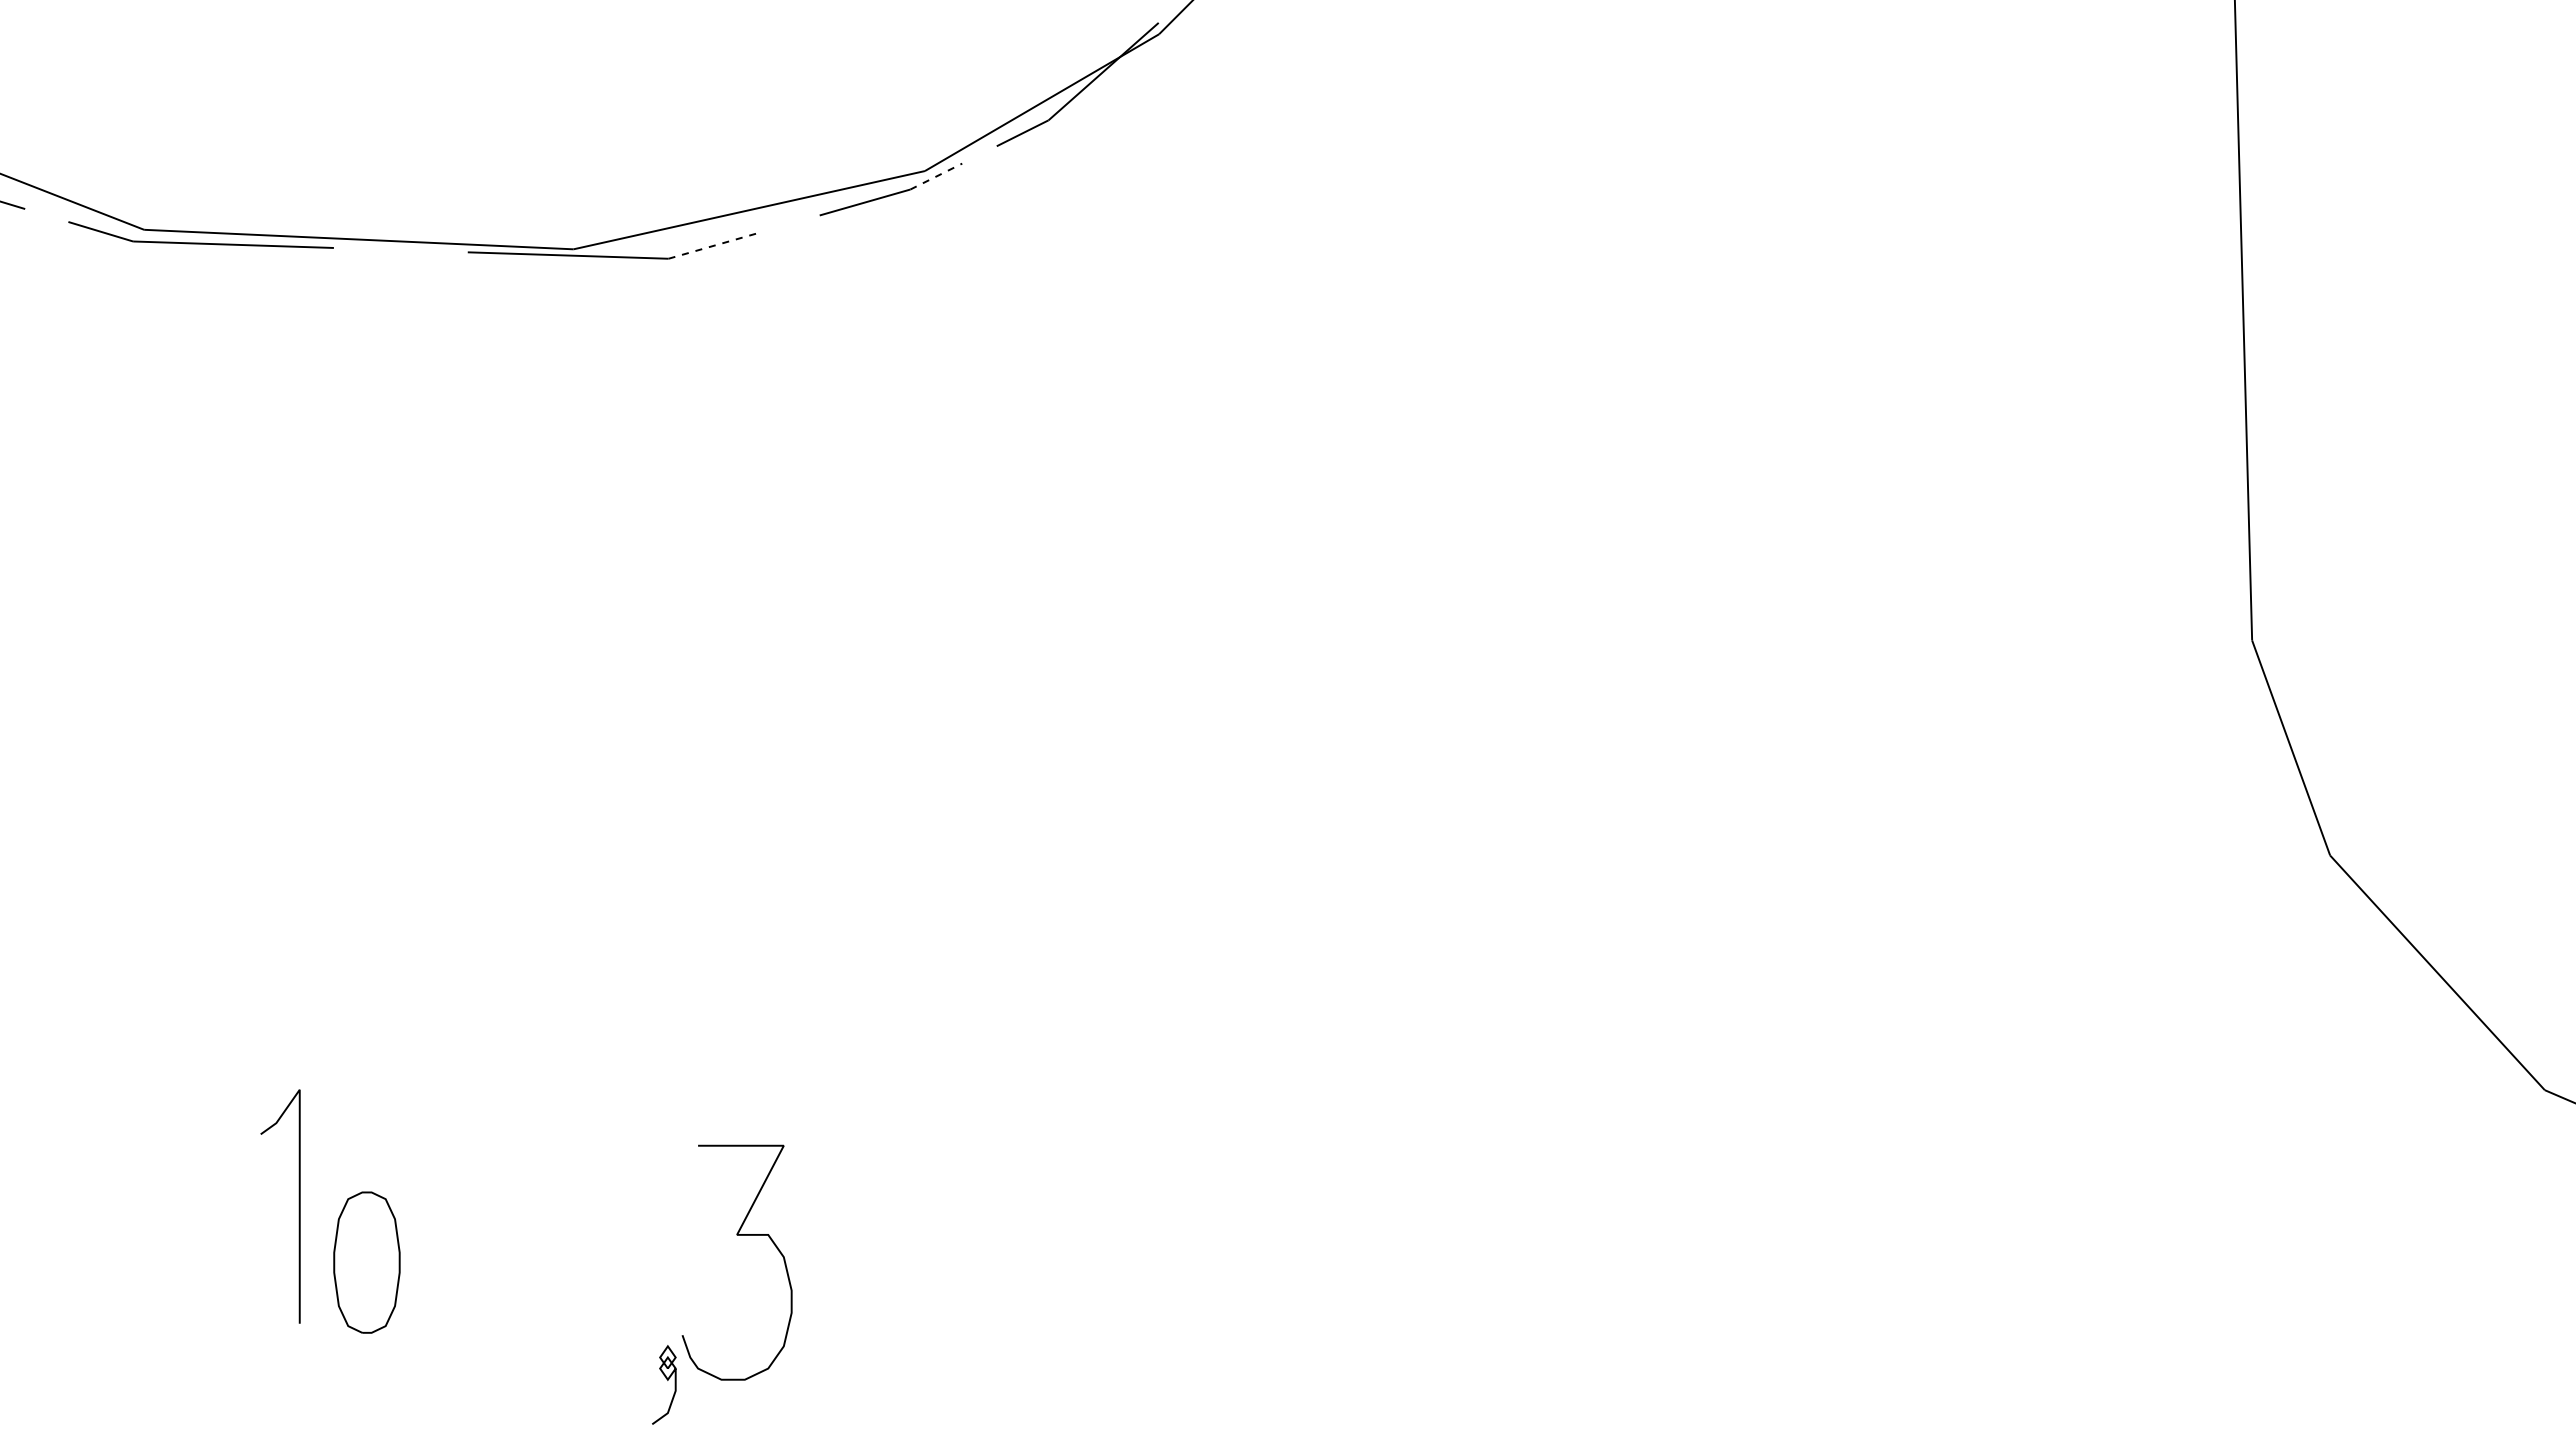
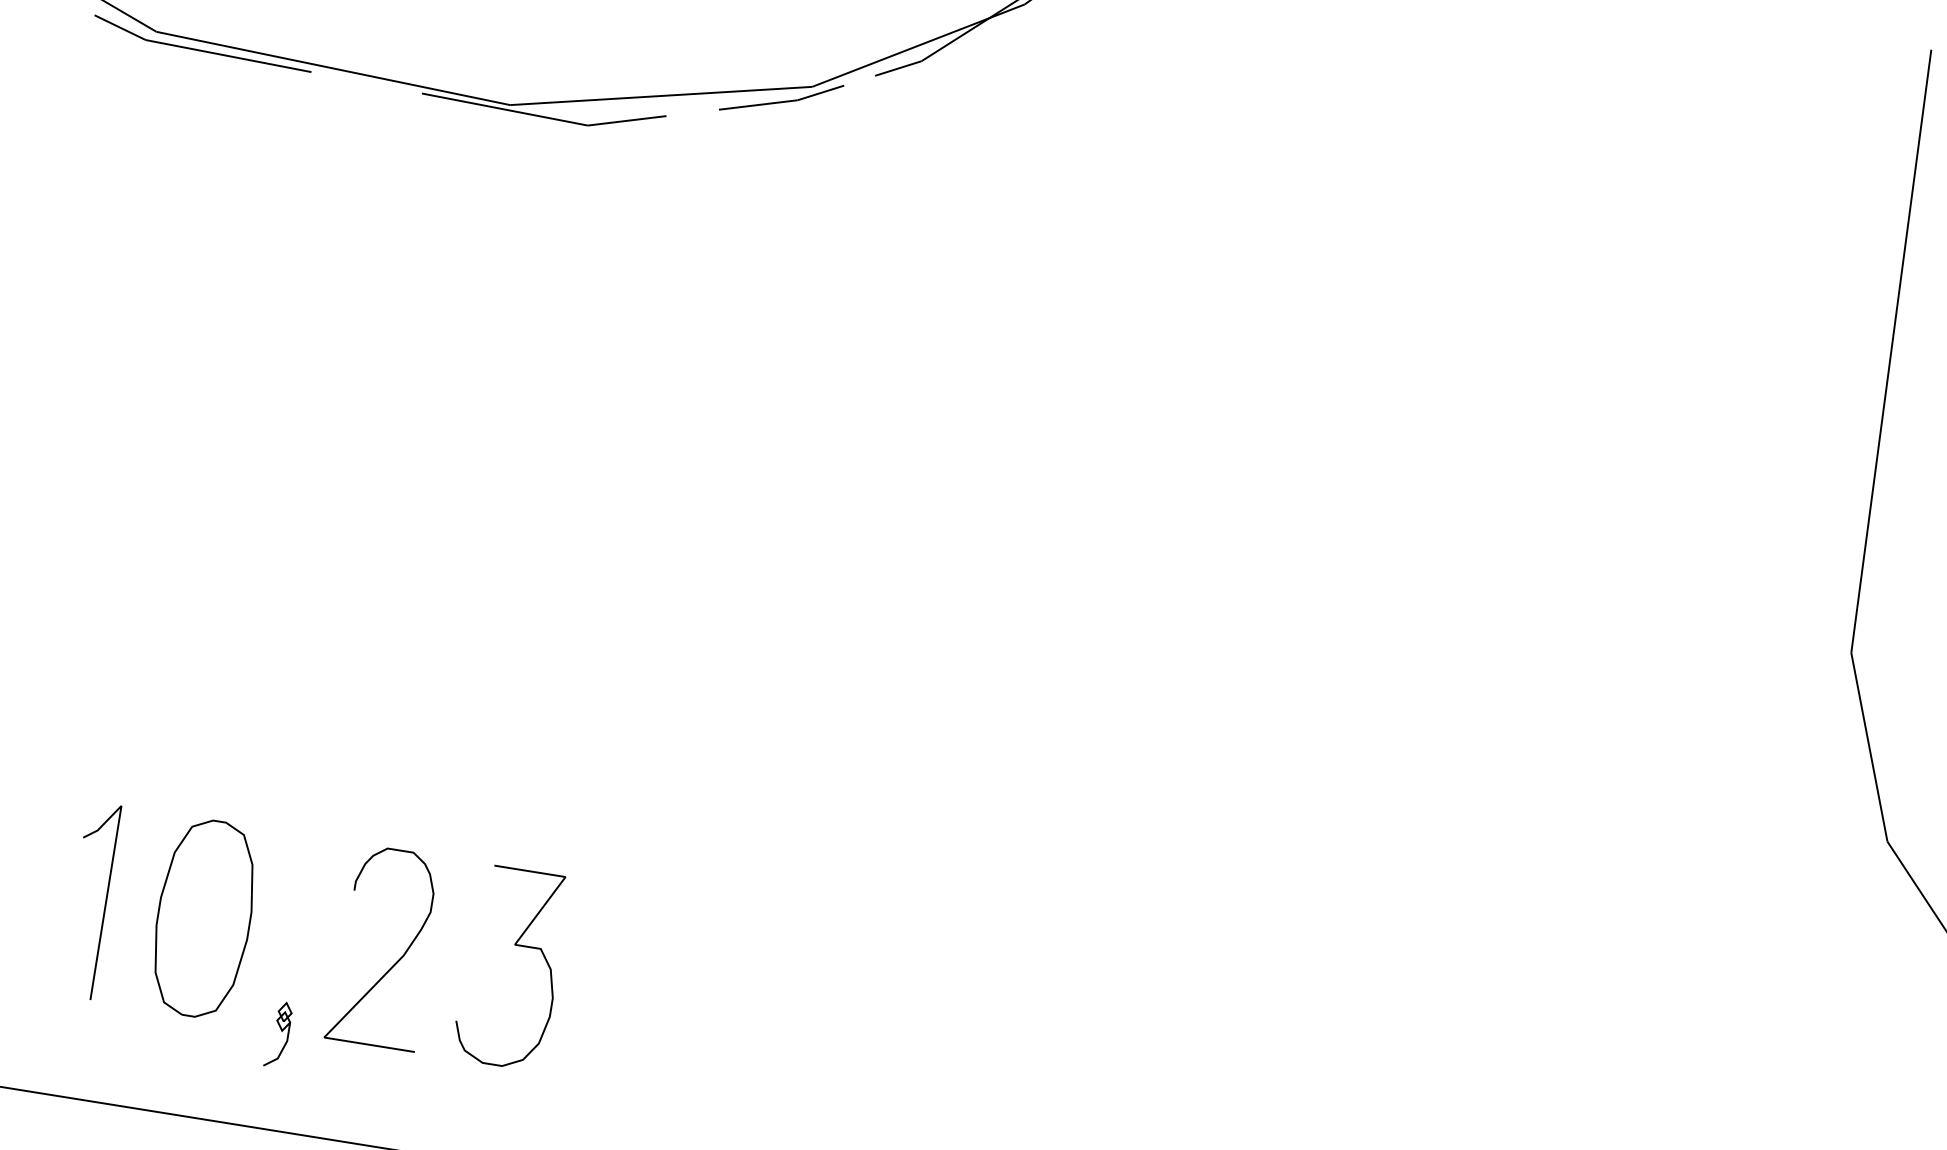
line: (936, 176) -> (821, 92), dashed -> solid
line: (714, 245) -> (627, 120), dashed -> solid
line: (298, 1206) -> (104, 902), moved
part: (366, 1262) -> (203, 918), size x1.67
curve: (603, 1273) -> (398, 959), added
part: (664, 1384) -> (278, 1034), moved

